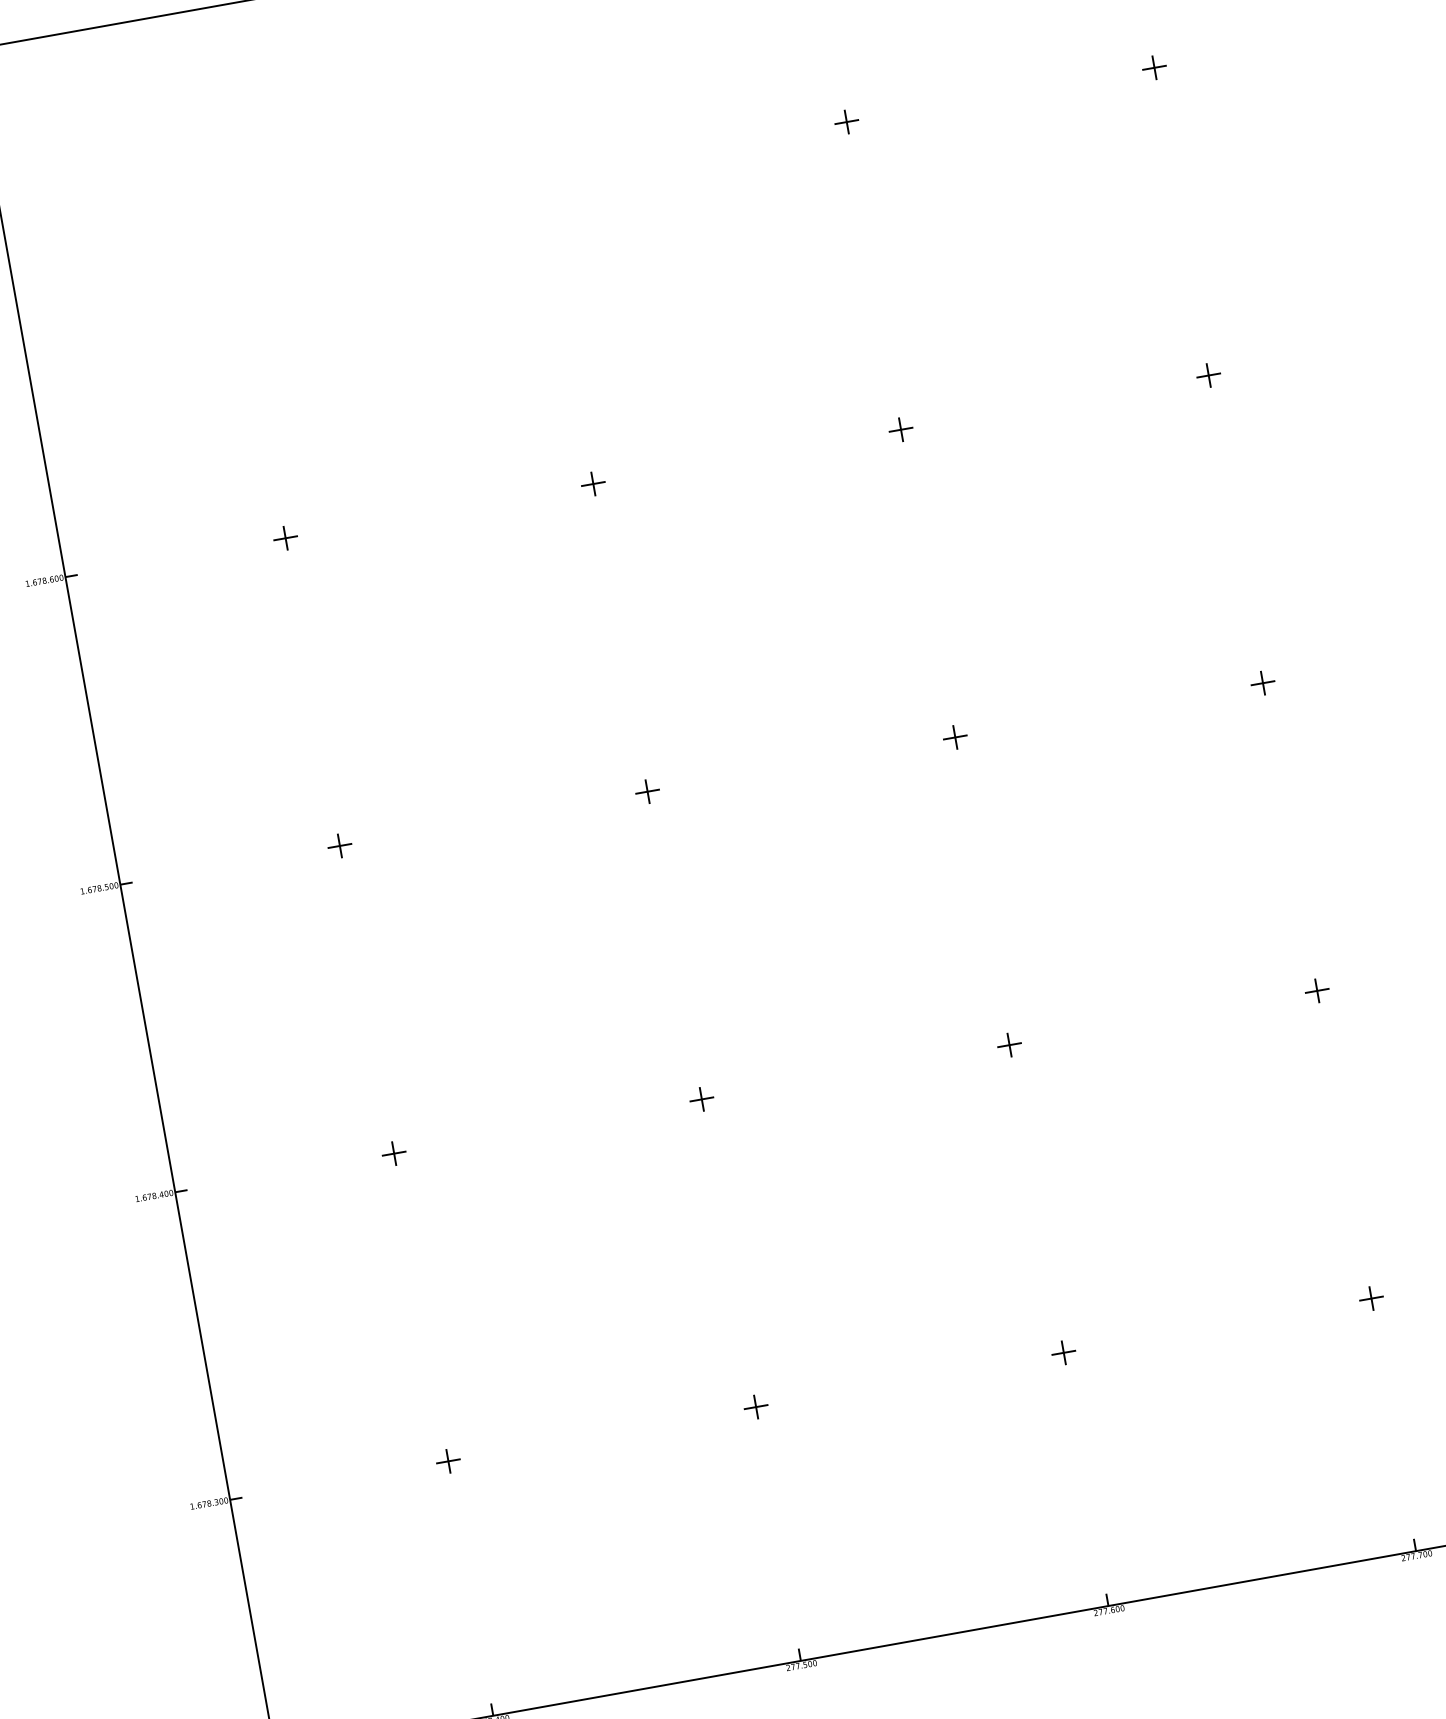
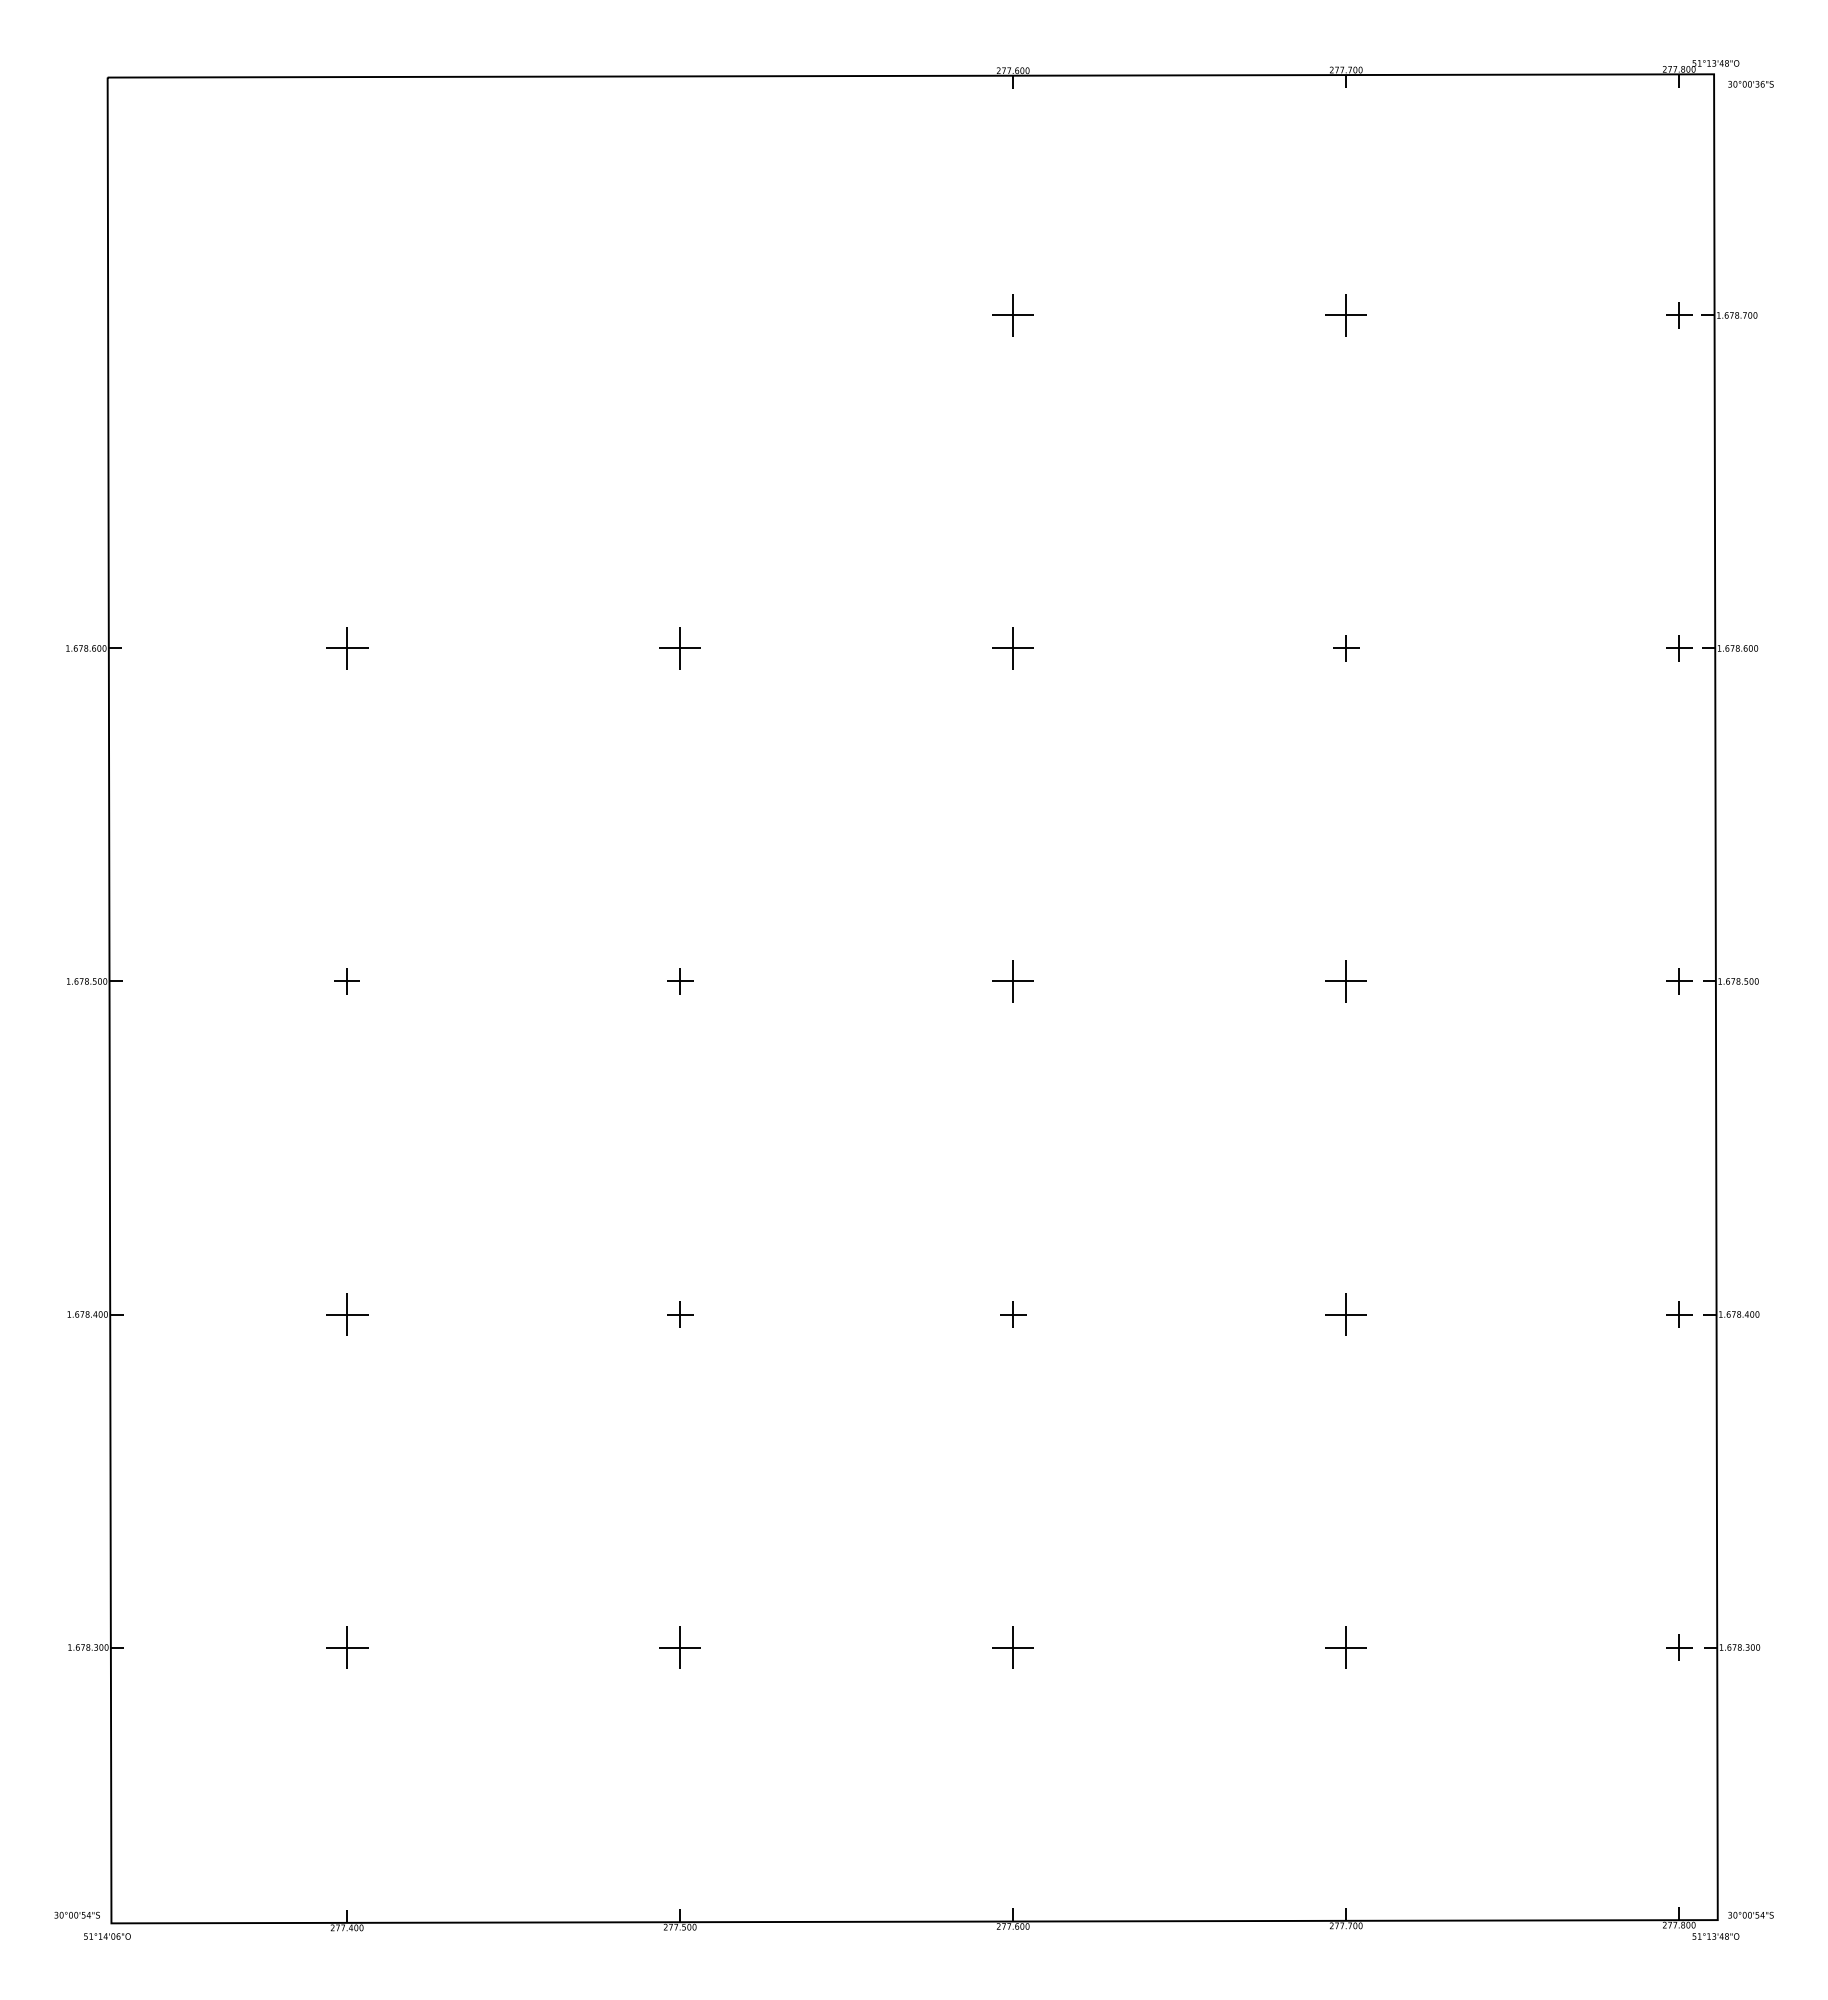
part: (1154, 67) -> (1346, 315), size x1.6
part: (847, 122) -> (1013, 315), size x1.6
part: (901, 429) -> (1013, 648), size x1.6
part: (593, 484) -> (680, 648), size x1.6
part: (285, 538) -> (346, 648), size x1.6
part: (1263, 683) -> (1346, 981), size x1.6
part: (955, 737) -> (1013, 981), size x1.6
part: (1317, 990) -> (1346, 1314), size x1.6
part: (393, 1153) -> (346, 1314), size x1.6
part: (1371, 1298) -> (1346, 1647), size x1.6
part: (1064, 1352) -> (1013, 1647), size x1.6
part: (756, 1407) -> (680, 1647), size x1.6
part: (447, 1461) -> (346, 1647), size x1.6

